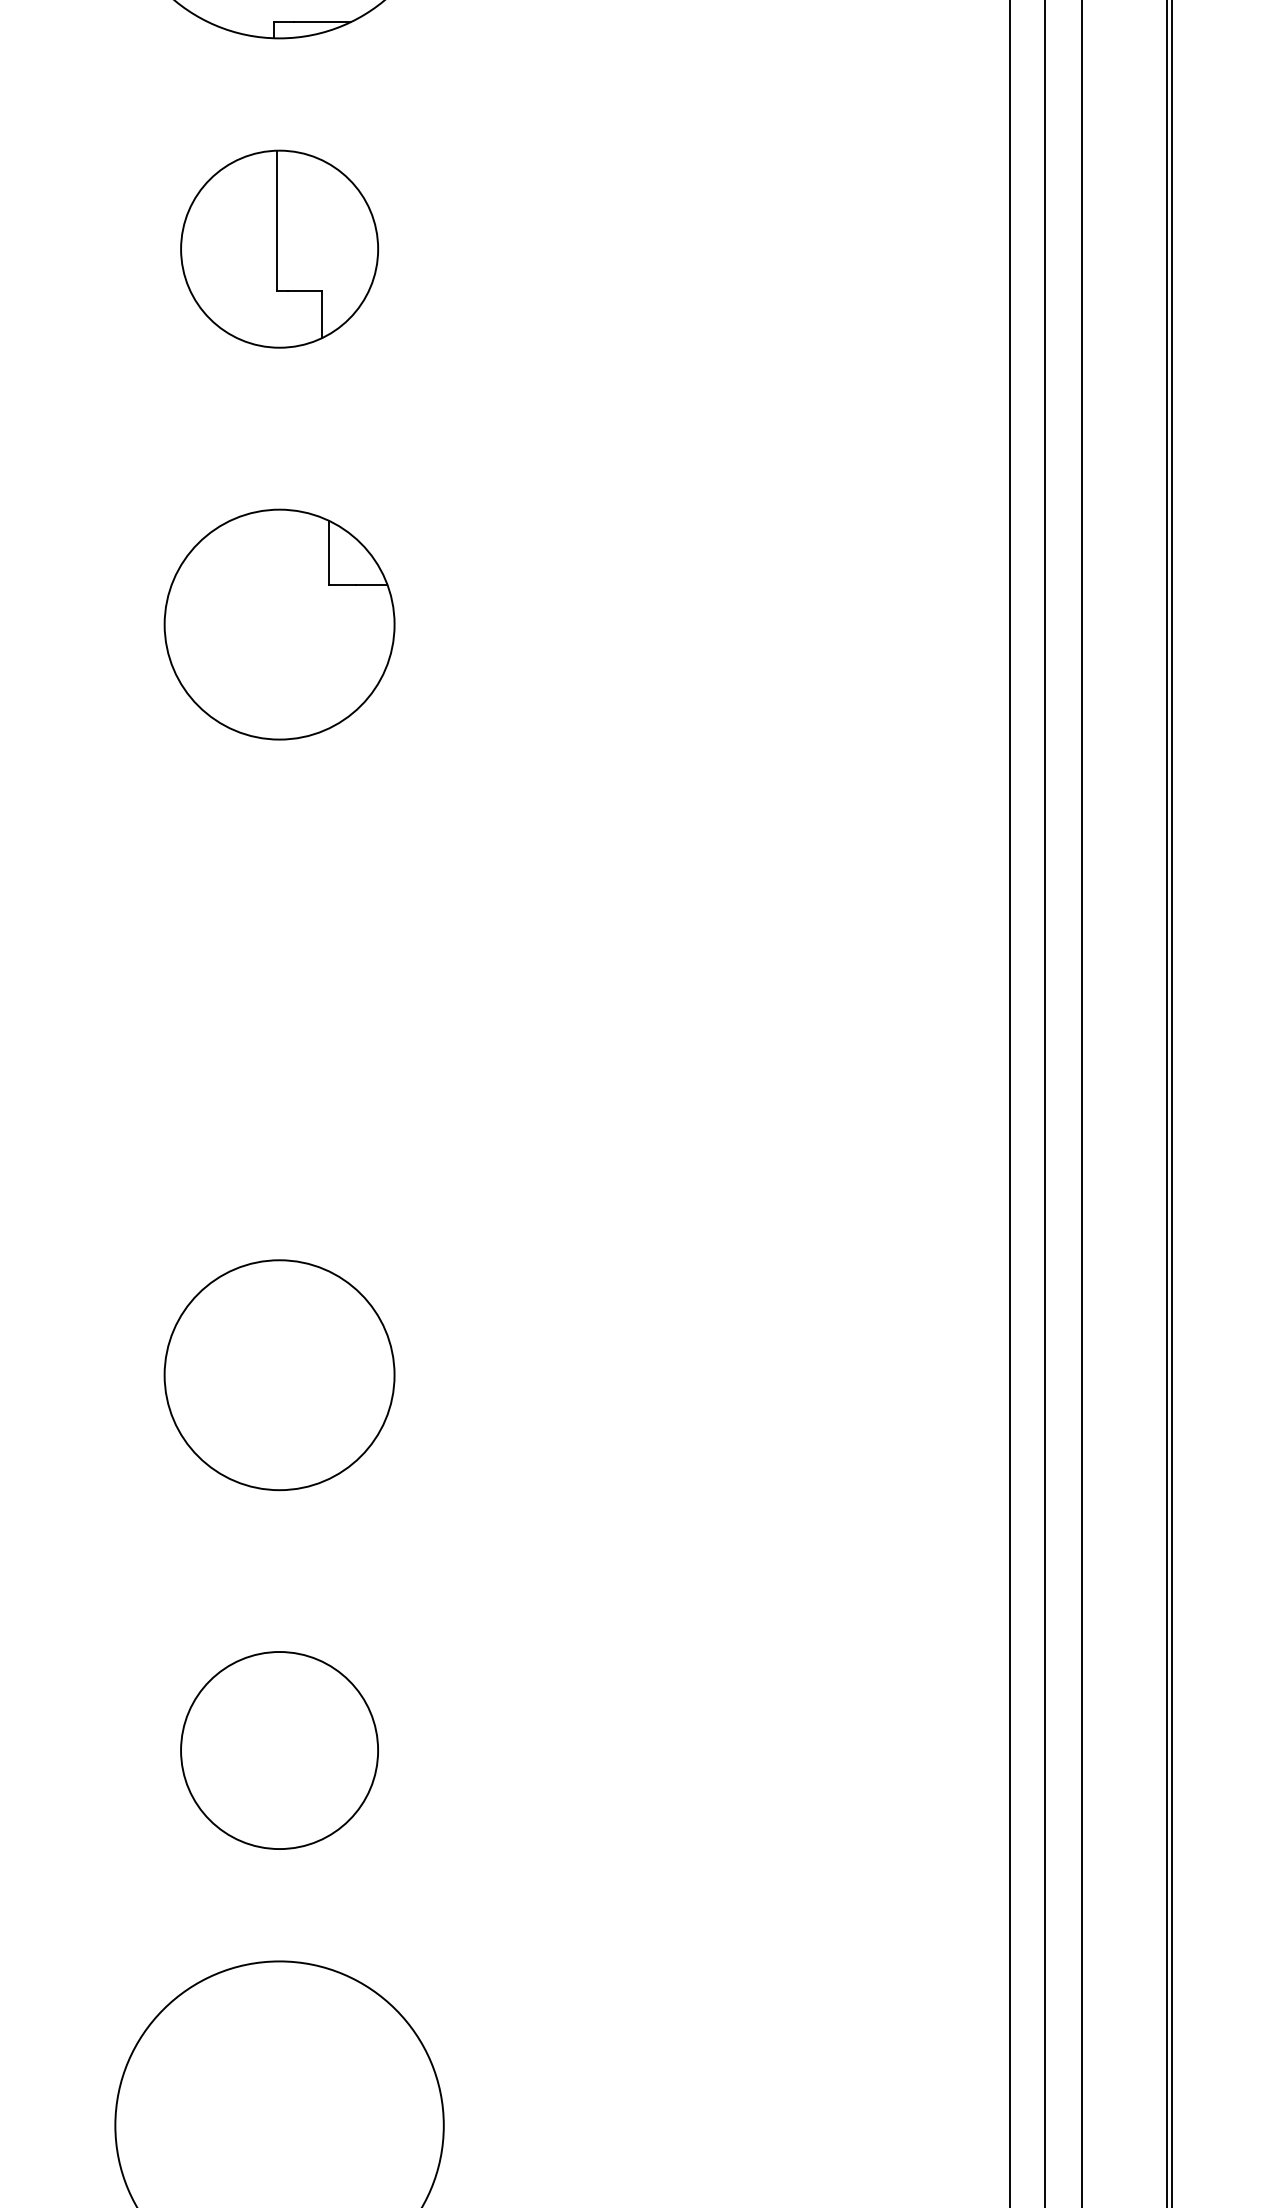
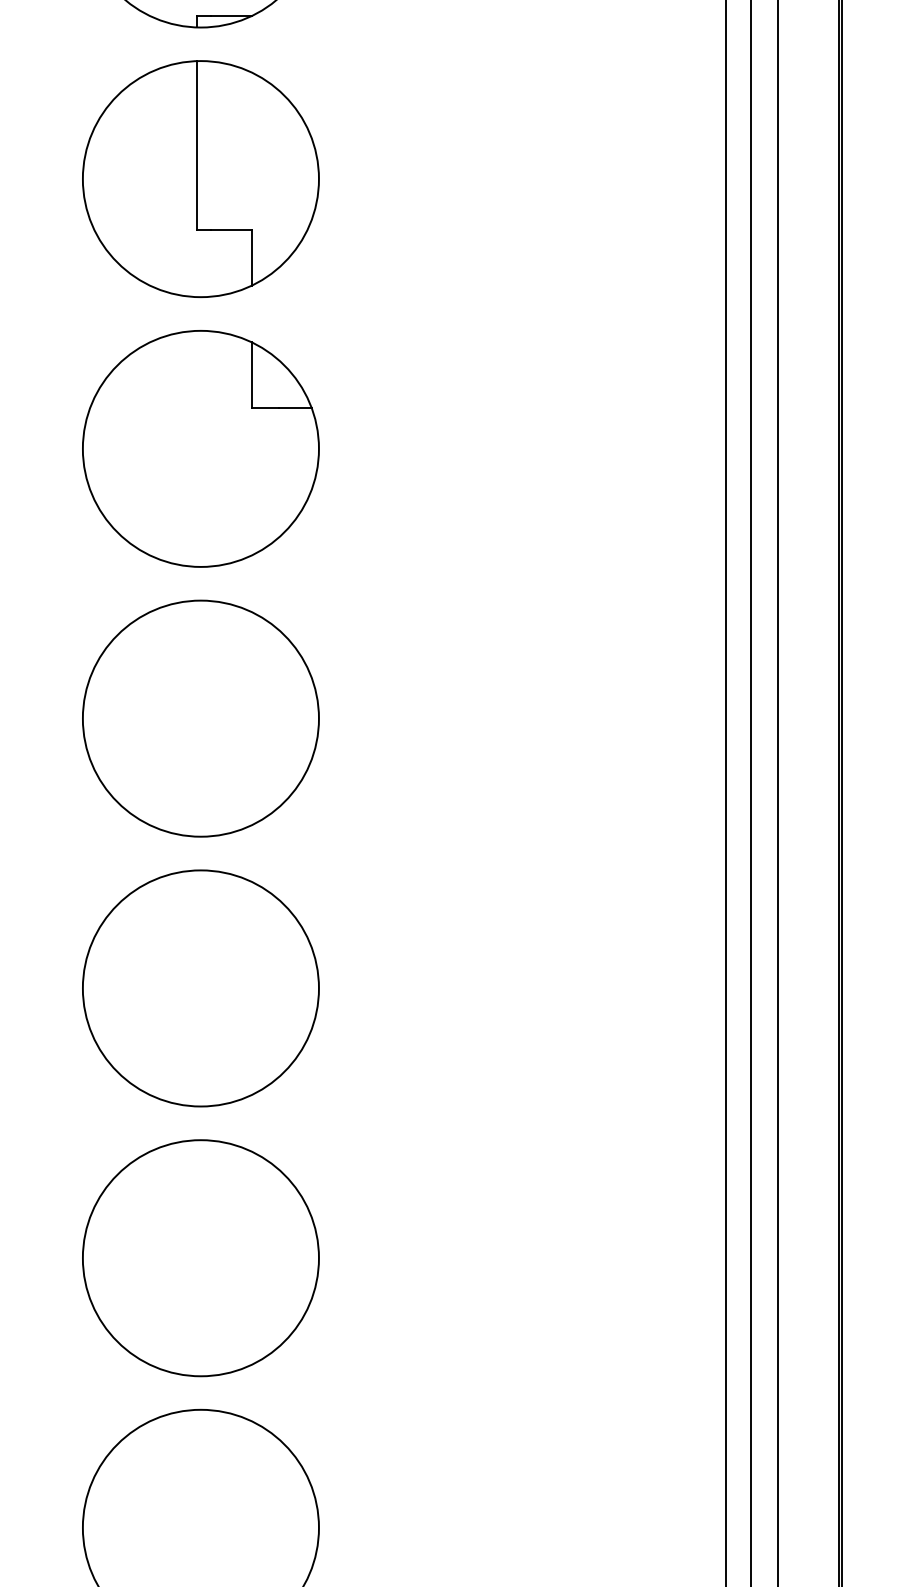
part: (278, 248) -> (200, 178), size x1.67
part: (278, 624) -> (200, 448), size x1.43
circle: (278, 999) -> (200, 718), added
circle: (278, 1375) -> (200, 988), size x1.43
circle: (278, 1750) -> (200, 1258), size x1.67

